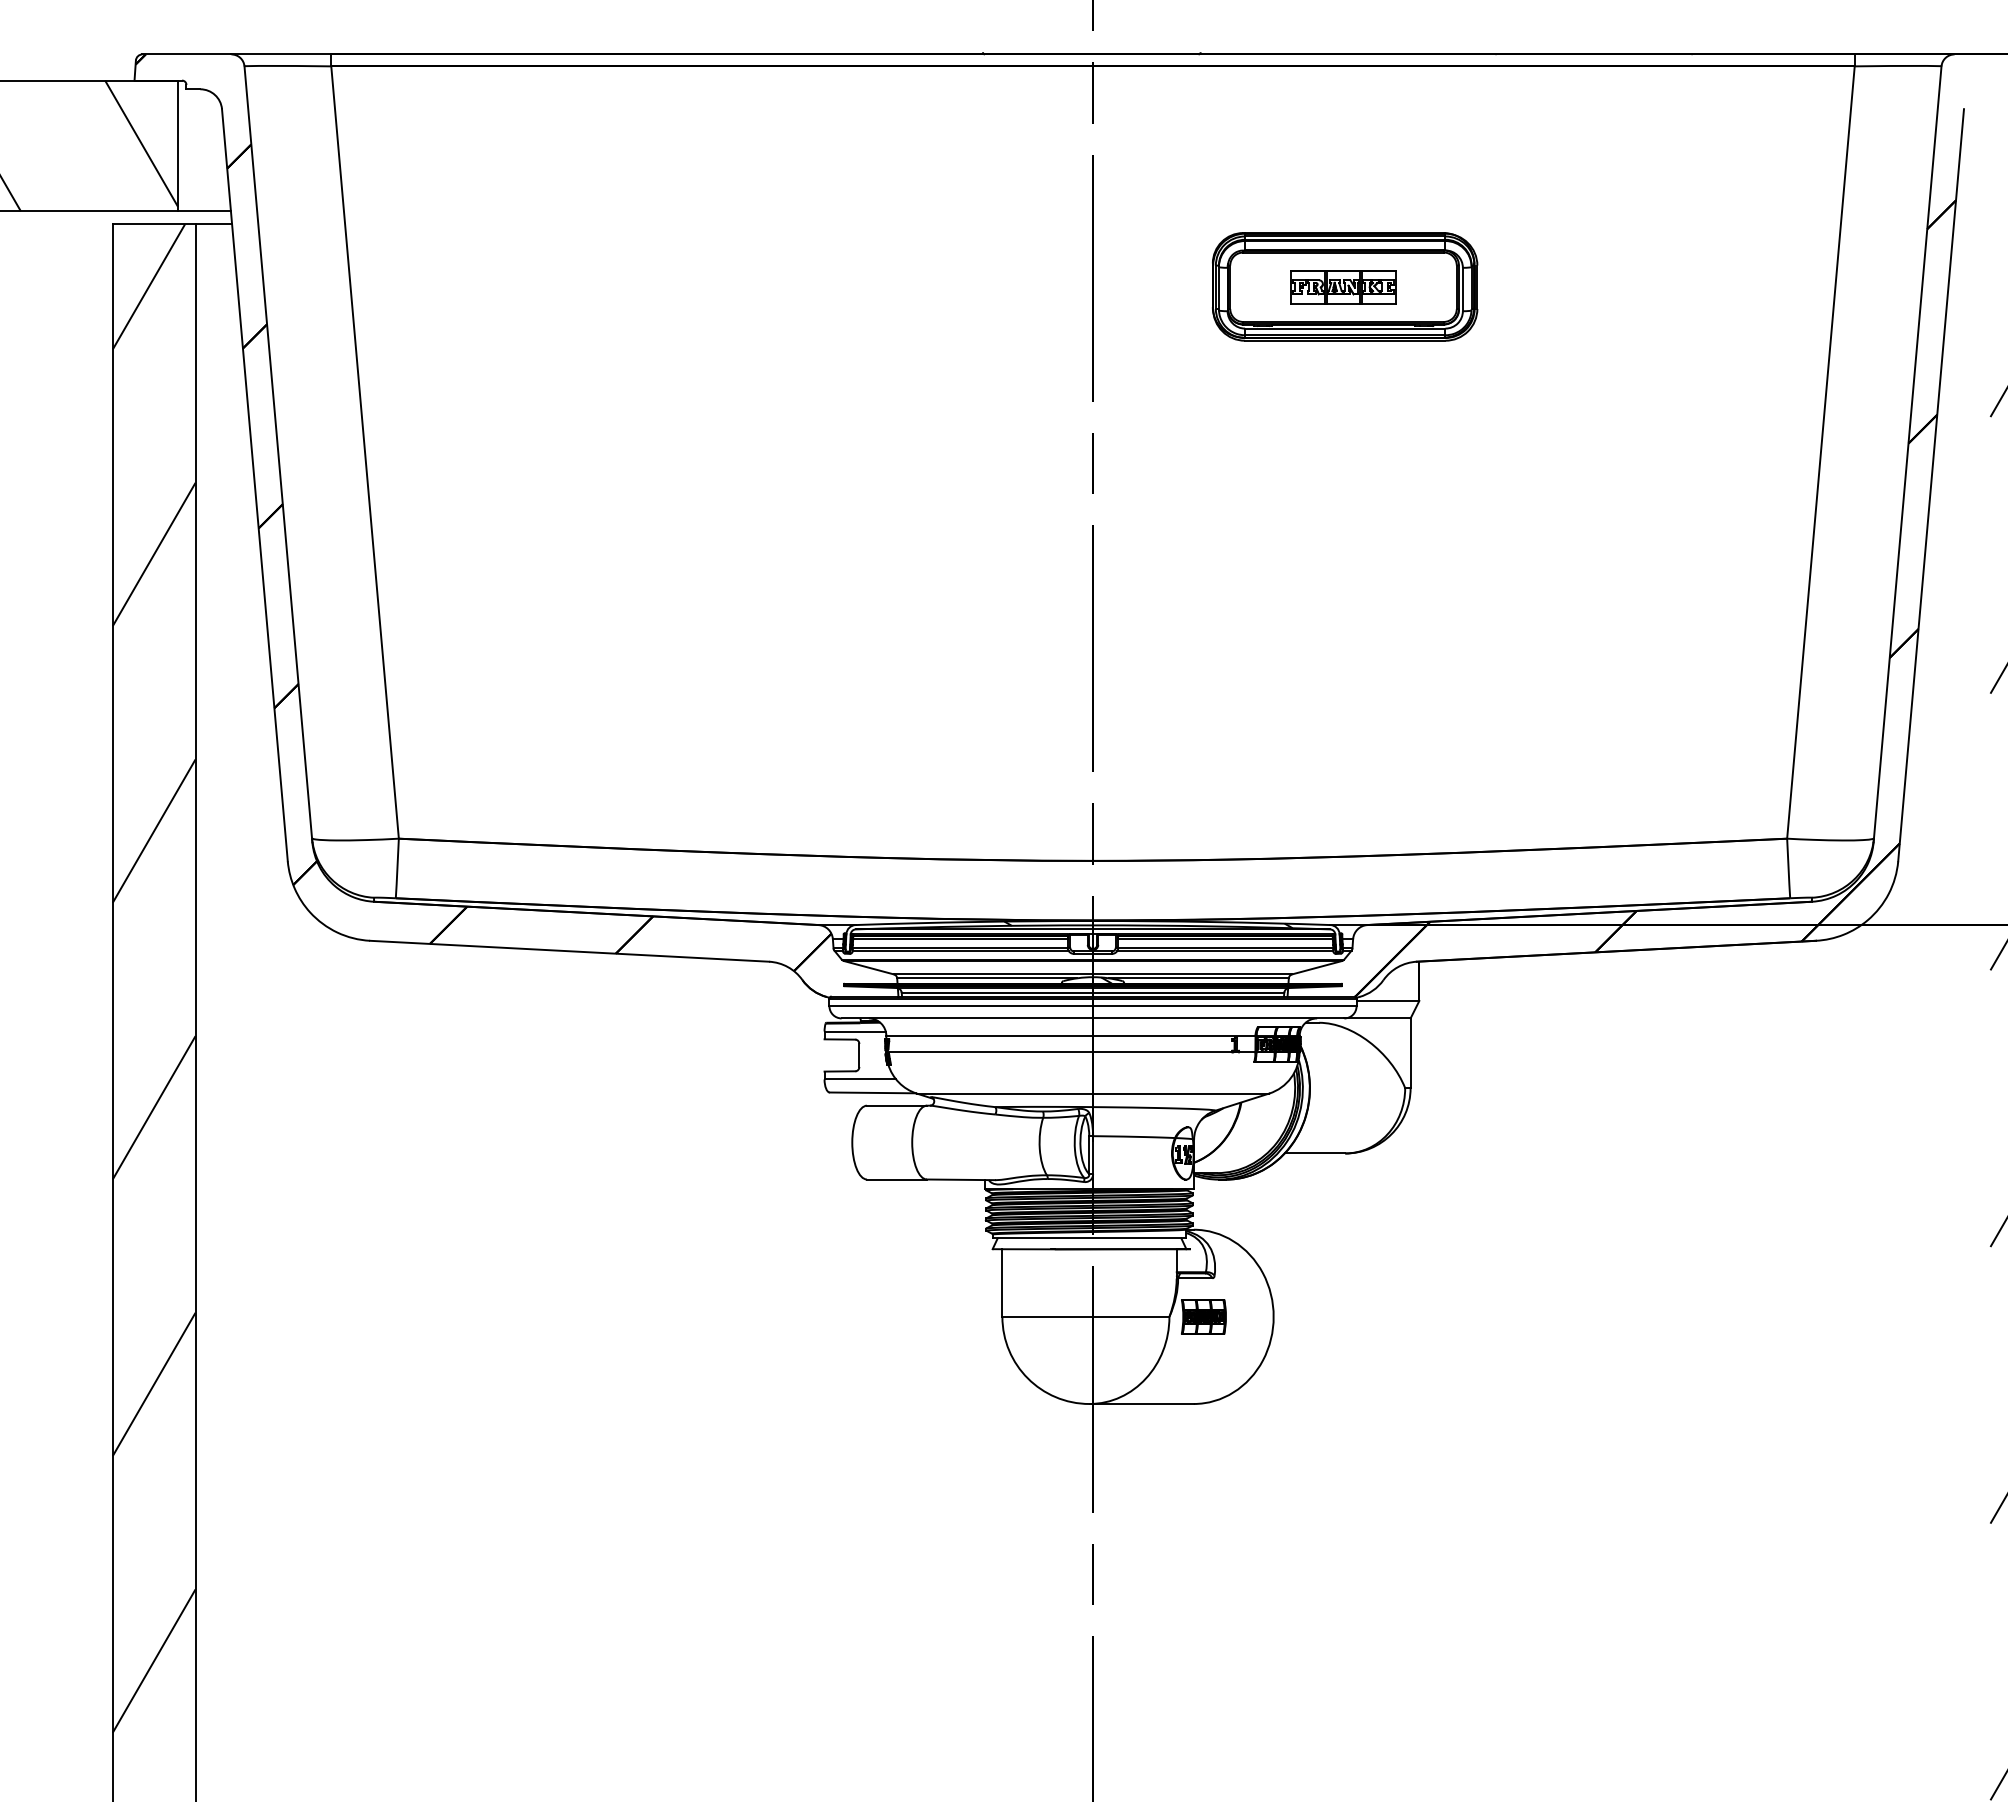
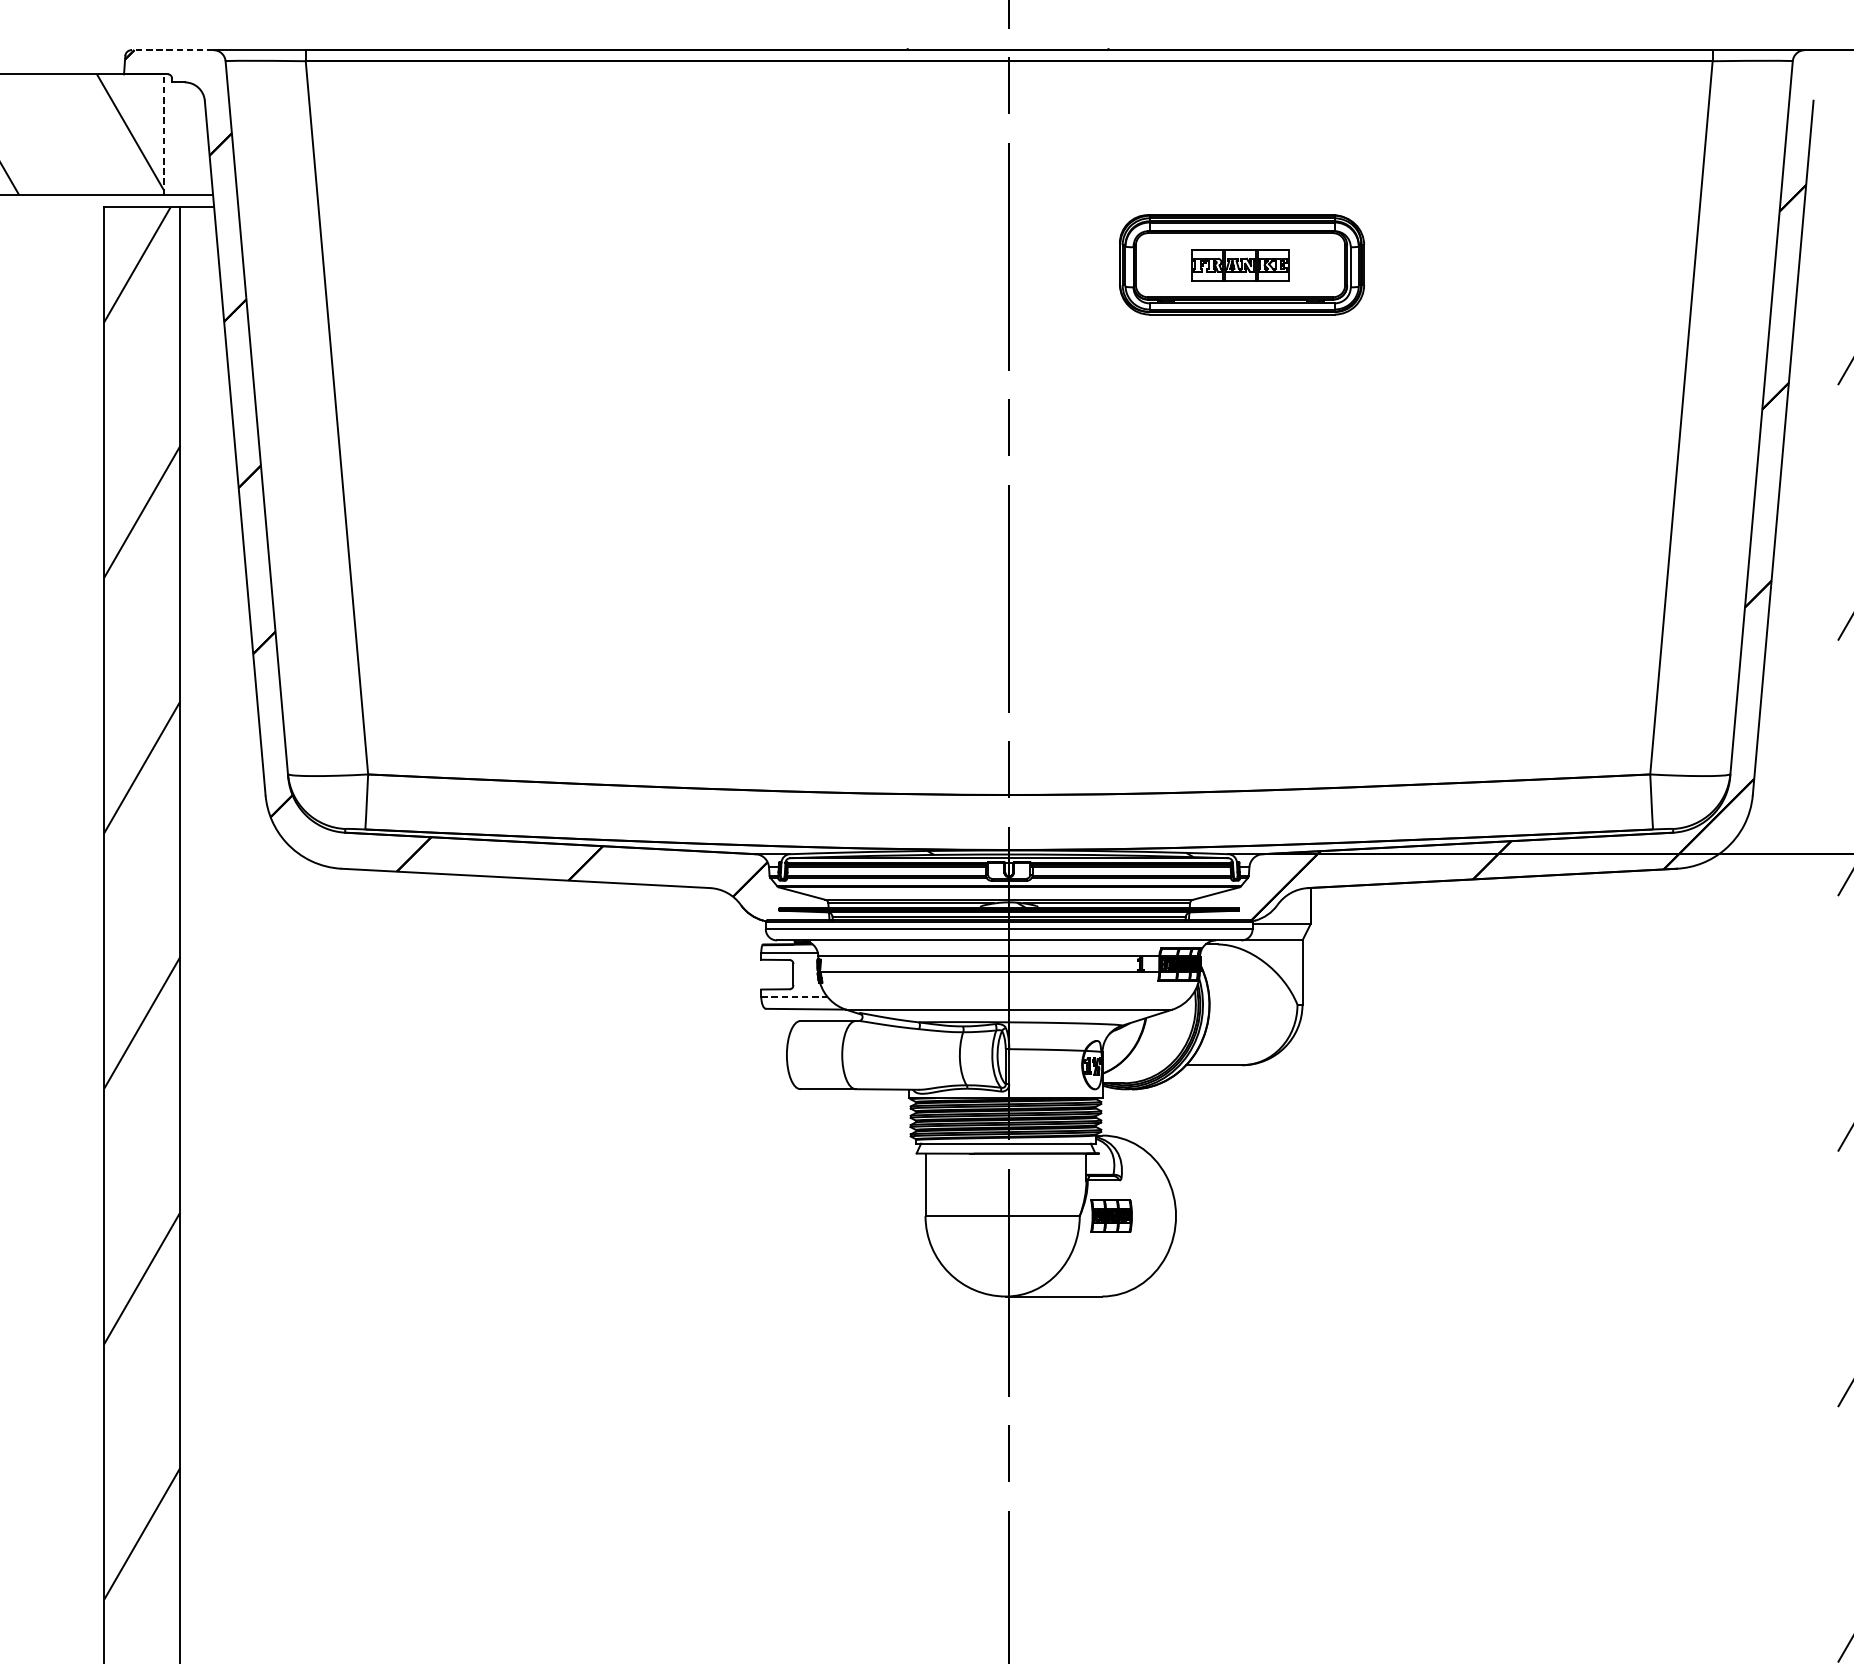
line: (186, 54) -> (172, 50), solid -> dashed
line: (178, 145) -> (164, 134), solid -> dashed
line: (860, 1079) -> (794, 996), solid -> dashed

